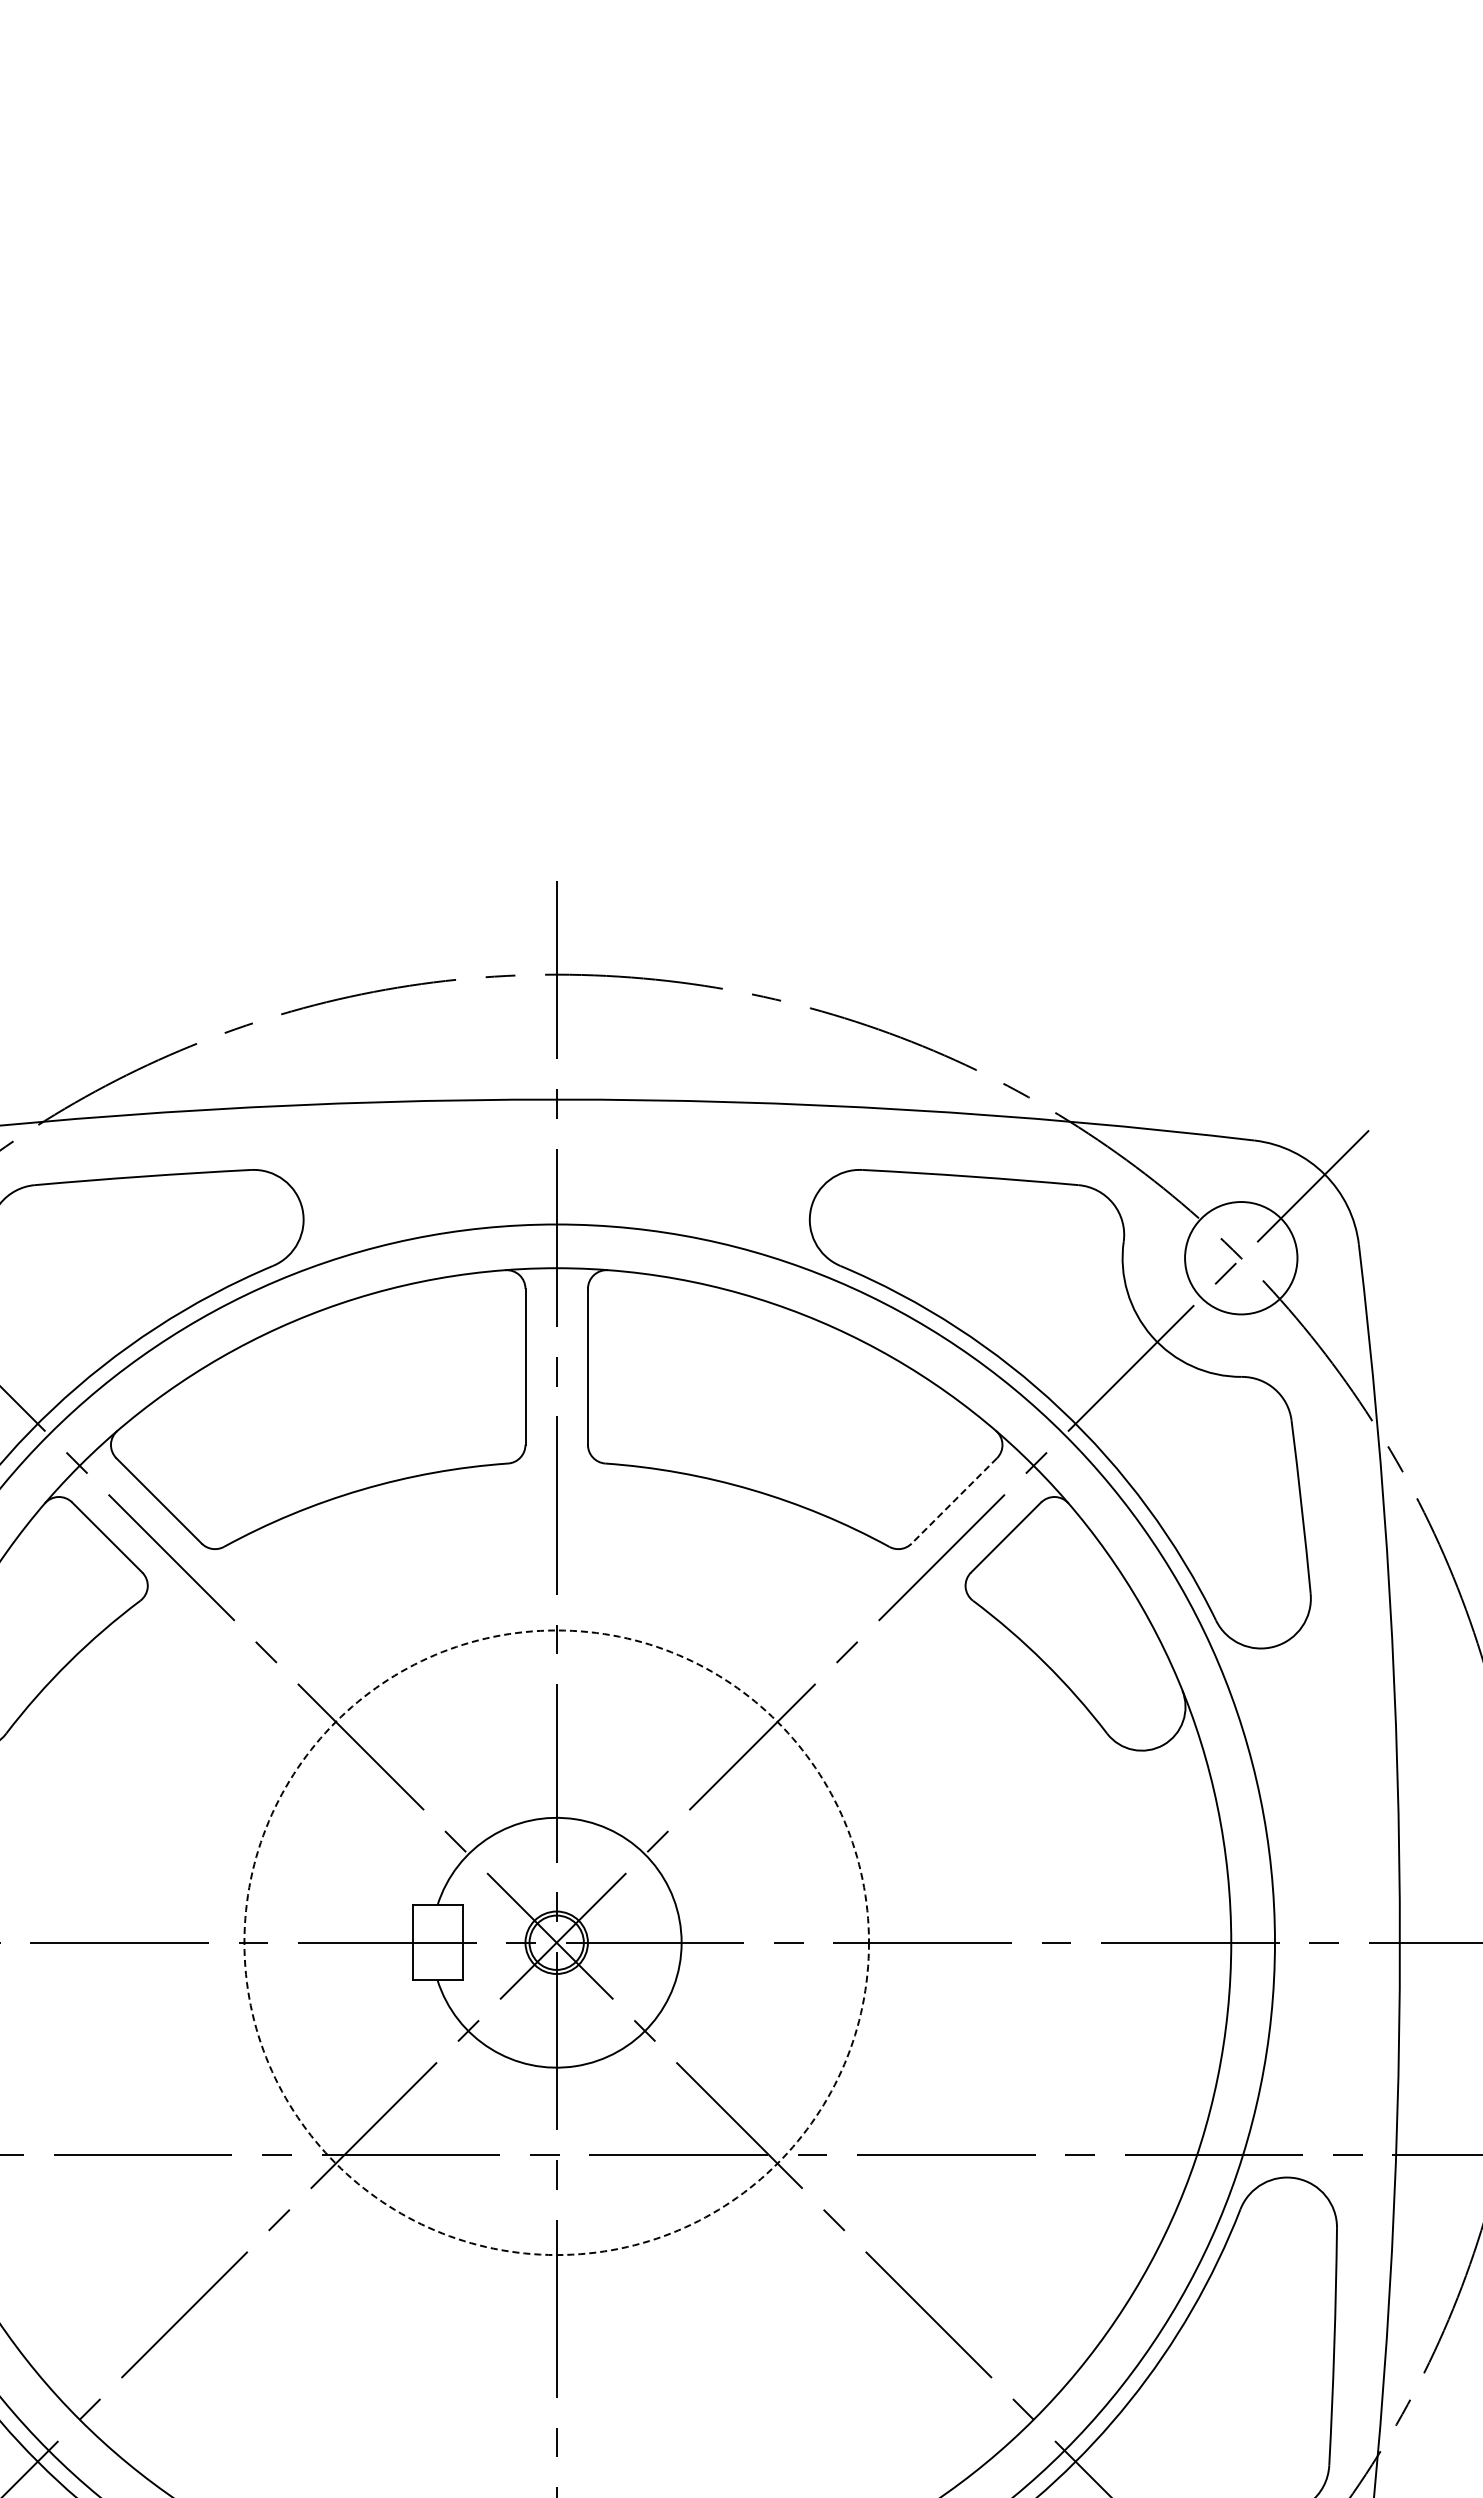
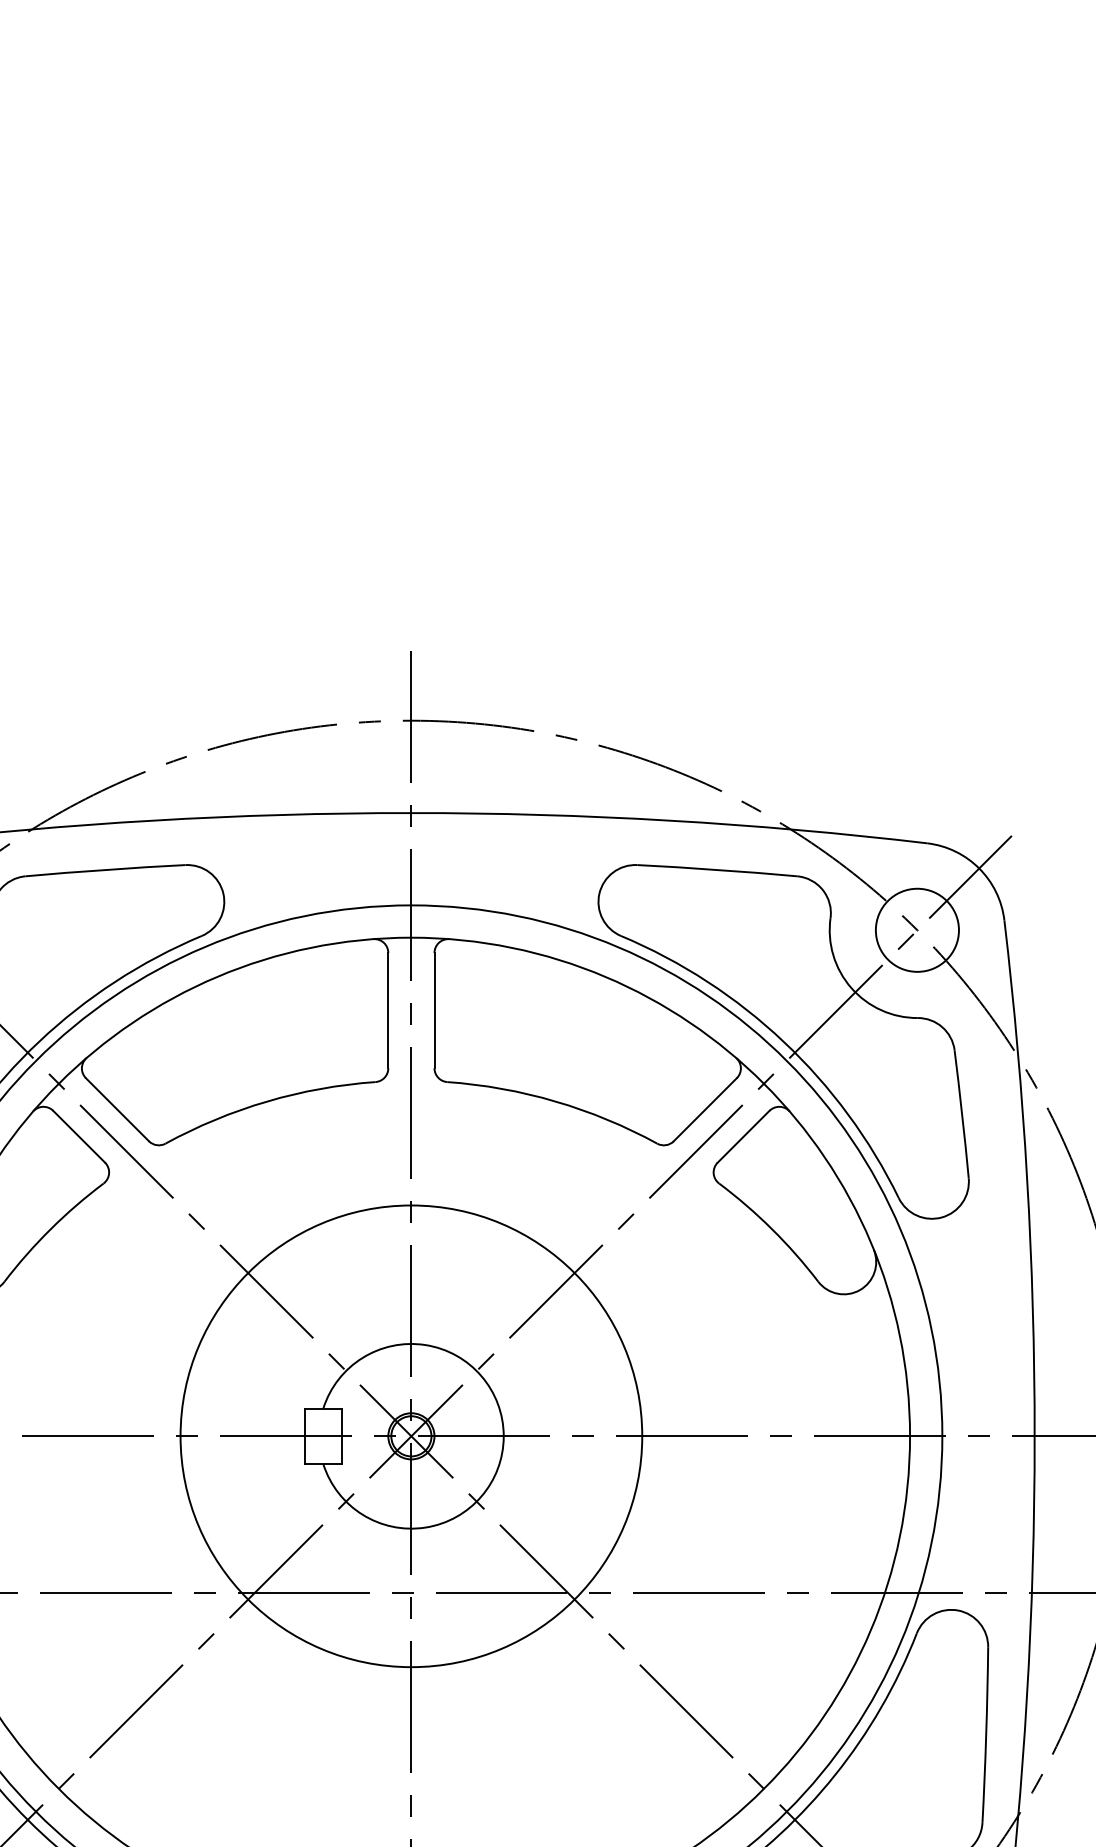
line: (953, 1501) -> (704, 1110), dashed -> solid
circle: (556, 1942) -> (411, 1436), dashed -> solid

